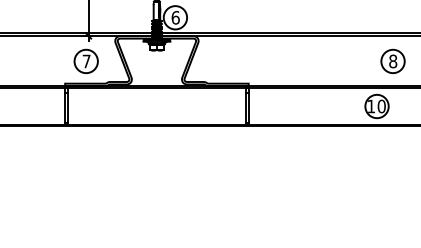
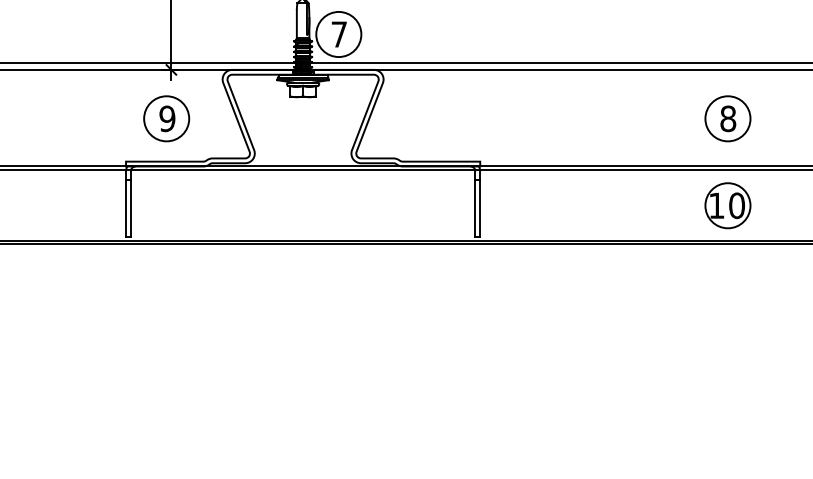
text: (175, 17) -> (338, 33), 6 -> 7
part: (392, 60) -> (726, 116), moved
text: (86, 61) -> (167, 118), 7 -> 9

